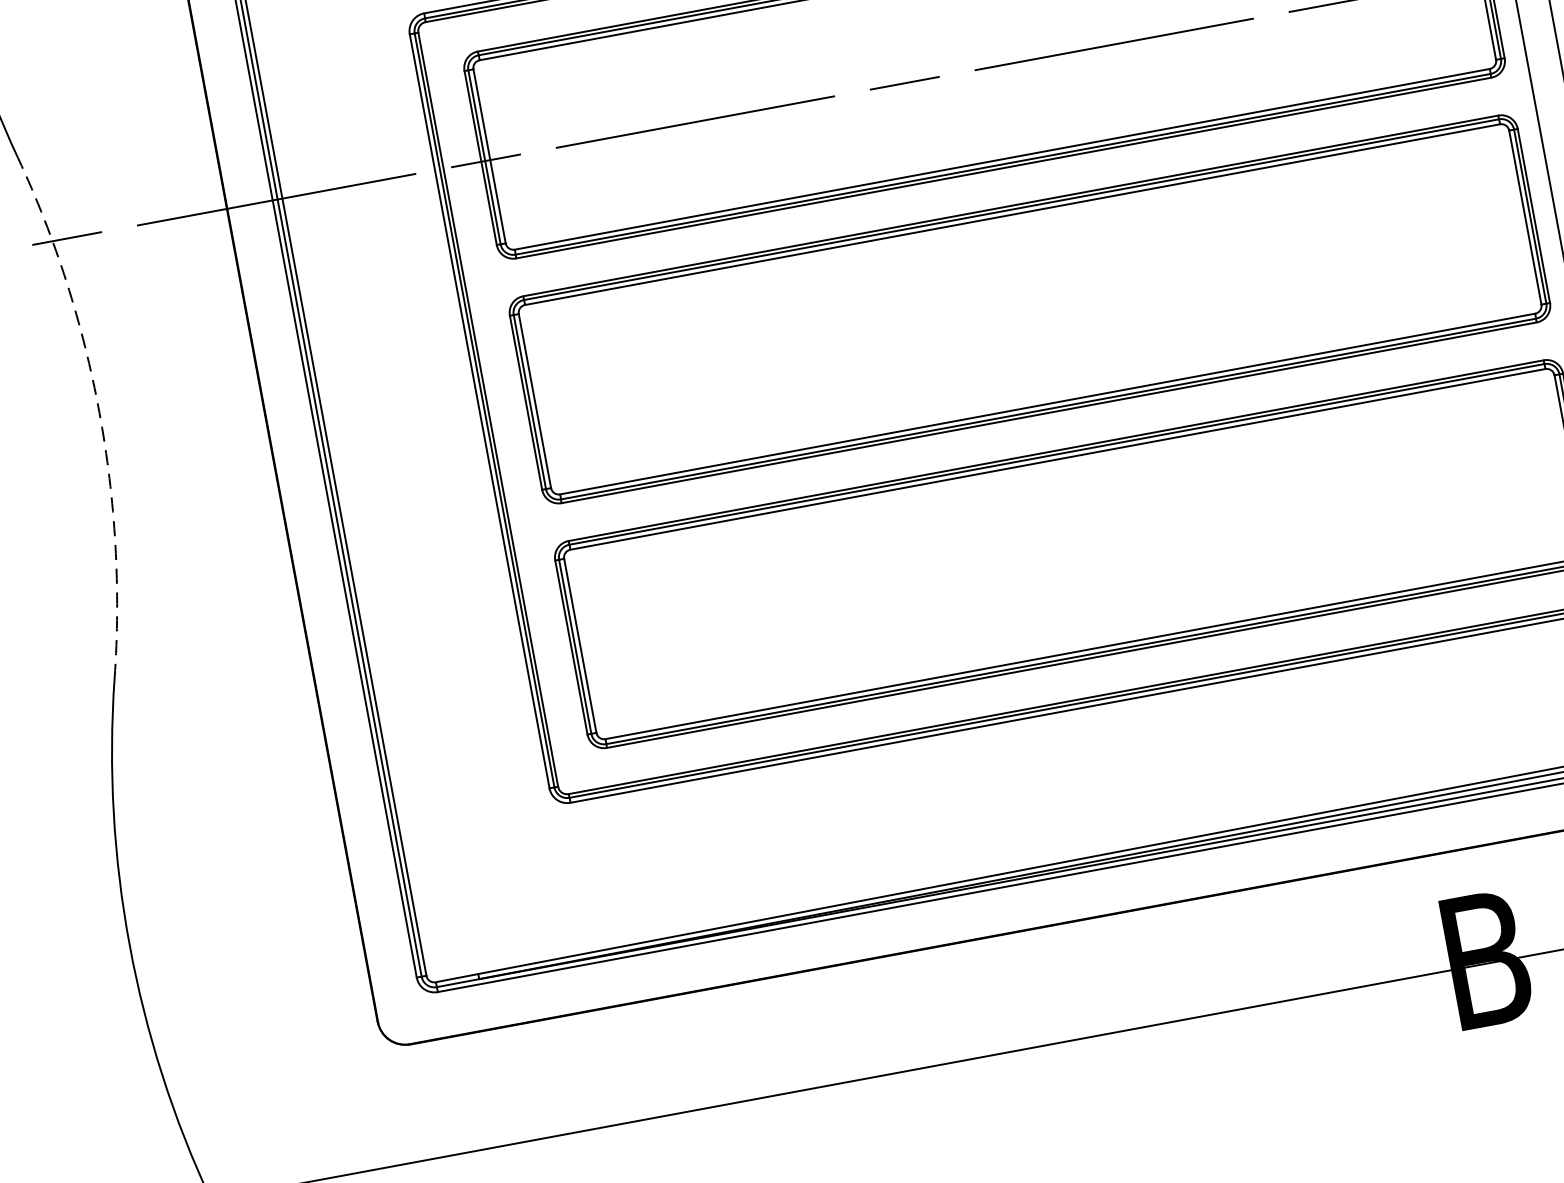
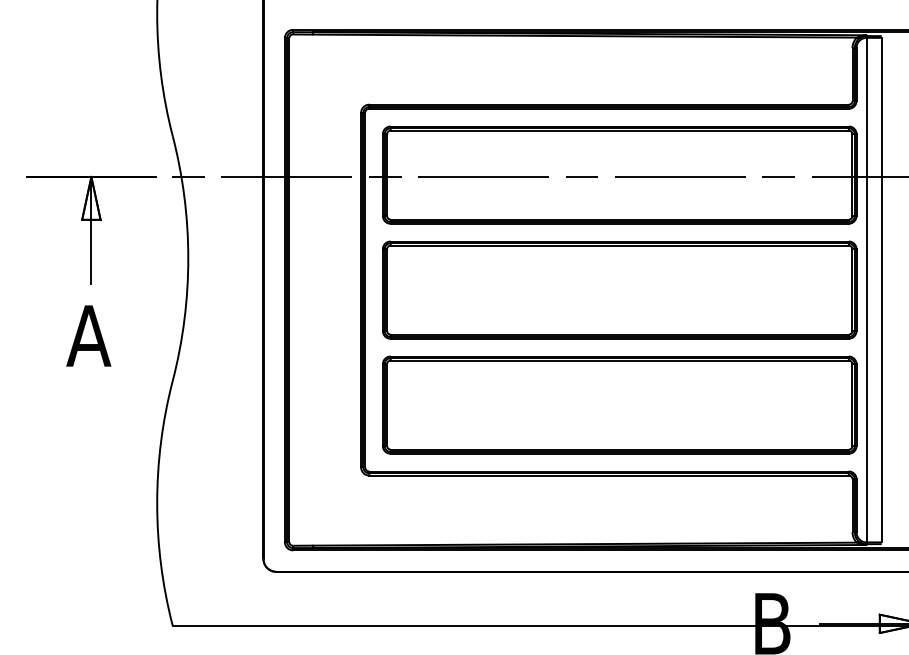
arc: (99, 412) -> (188, 258), dashed -> solid

